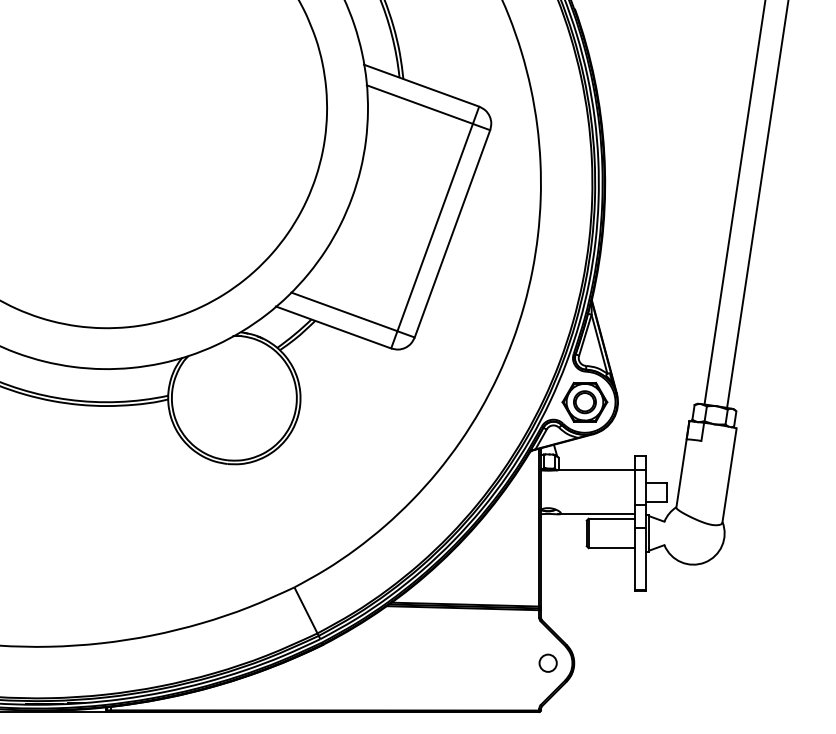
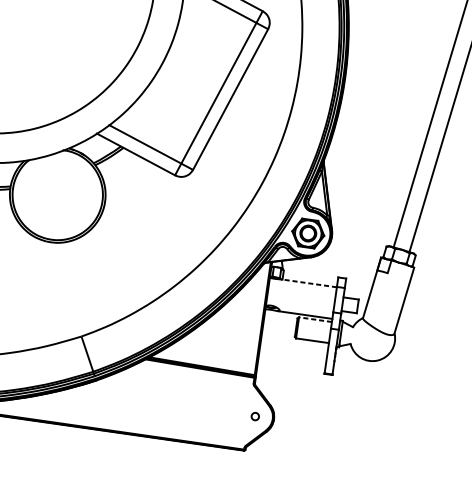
line: (596, 470) -> (309, 283), solid -> dashed
line: (611, 518) -> (315, 319), solid -> dashed
circle: (547, 662) -> (254, 416), size x0.6

